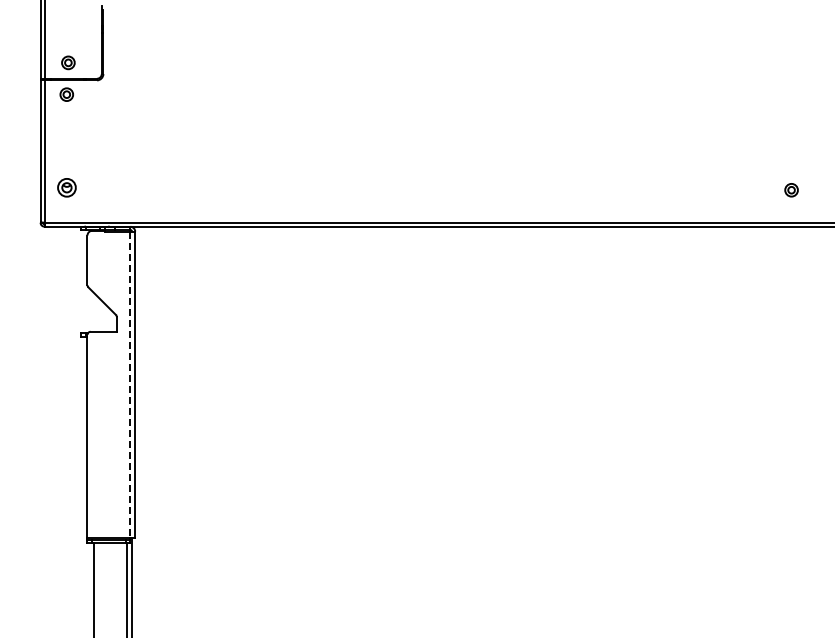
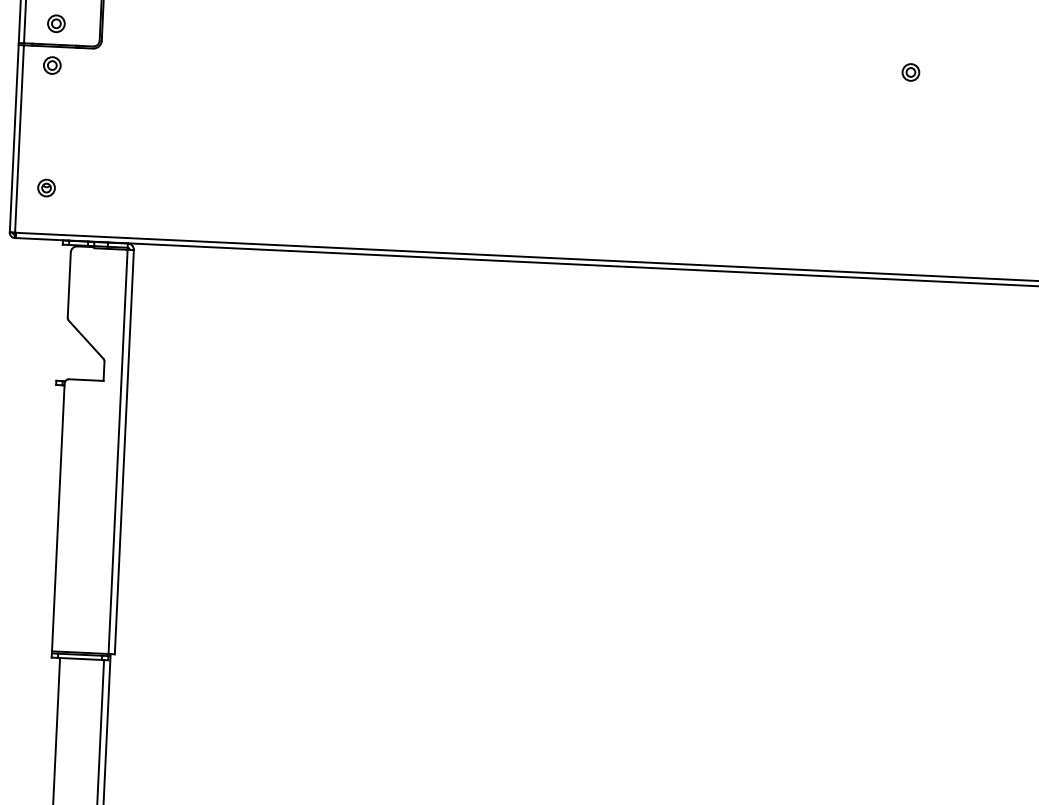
part: (66, 187) -> (46, 187), size x0.71
part: (791, 190) -> (910, 72), moved
line: (130, 385) -> (118, 452), dashed -> solid

